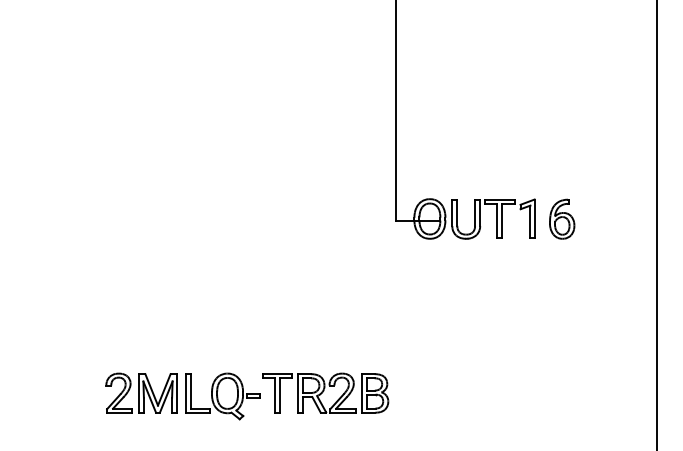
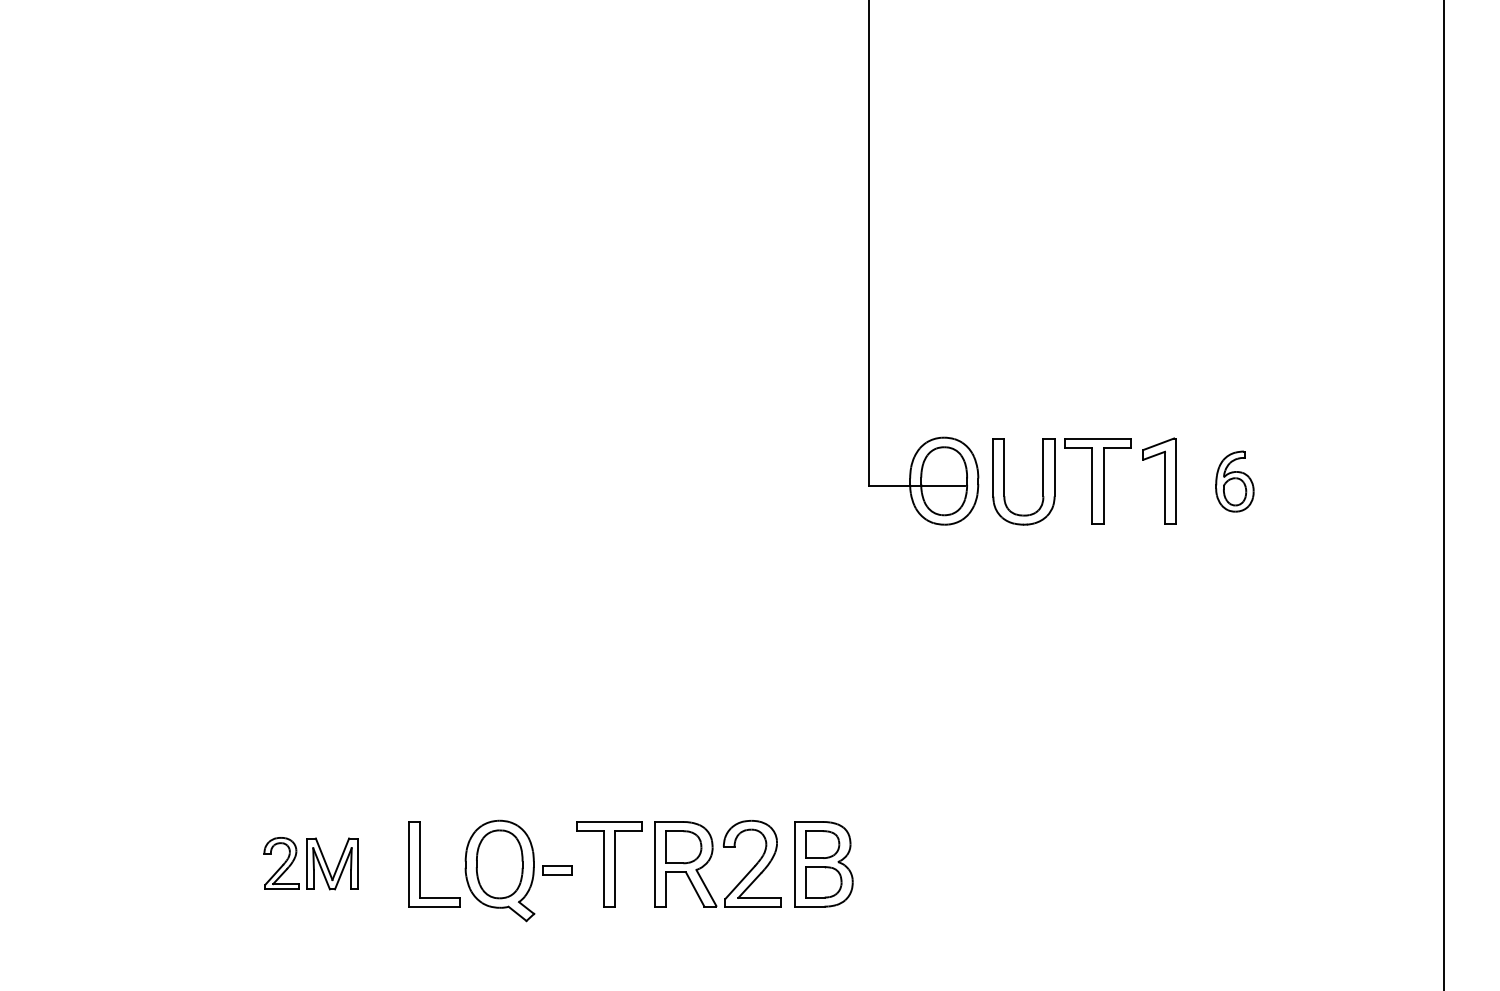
part: (562, 218) -> (1235, 480), size x0.7
part: (141, 392) -> (310, 862), size x0.6

